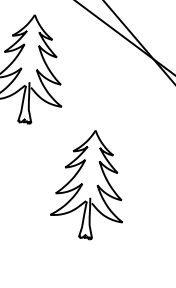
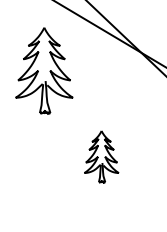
part: (89, 184) -> (101, 156), size x0.6

